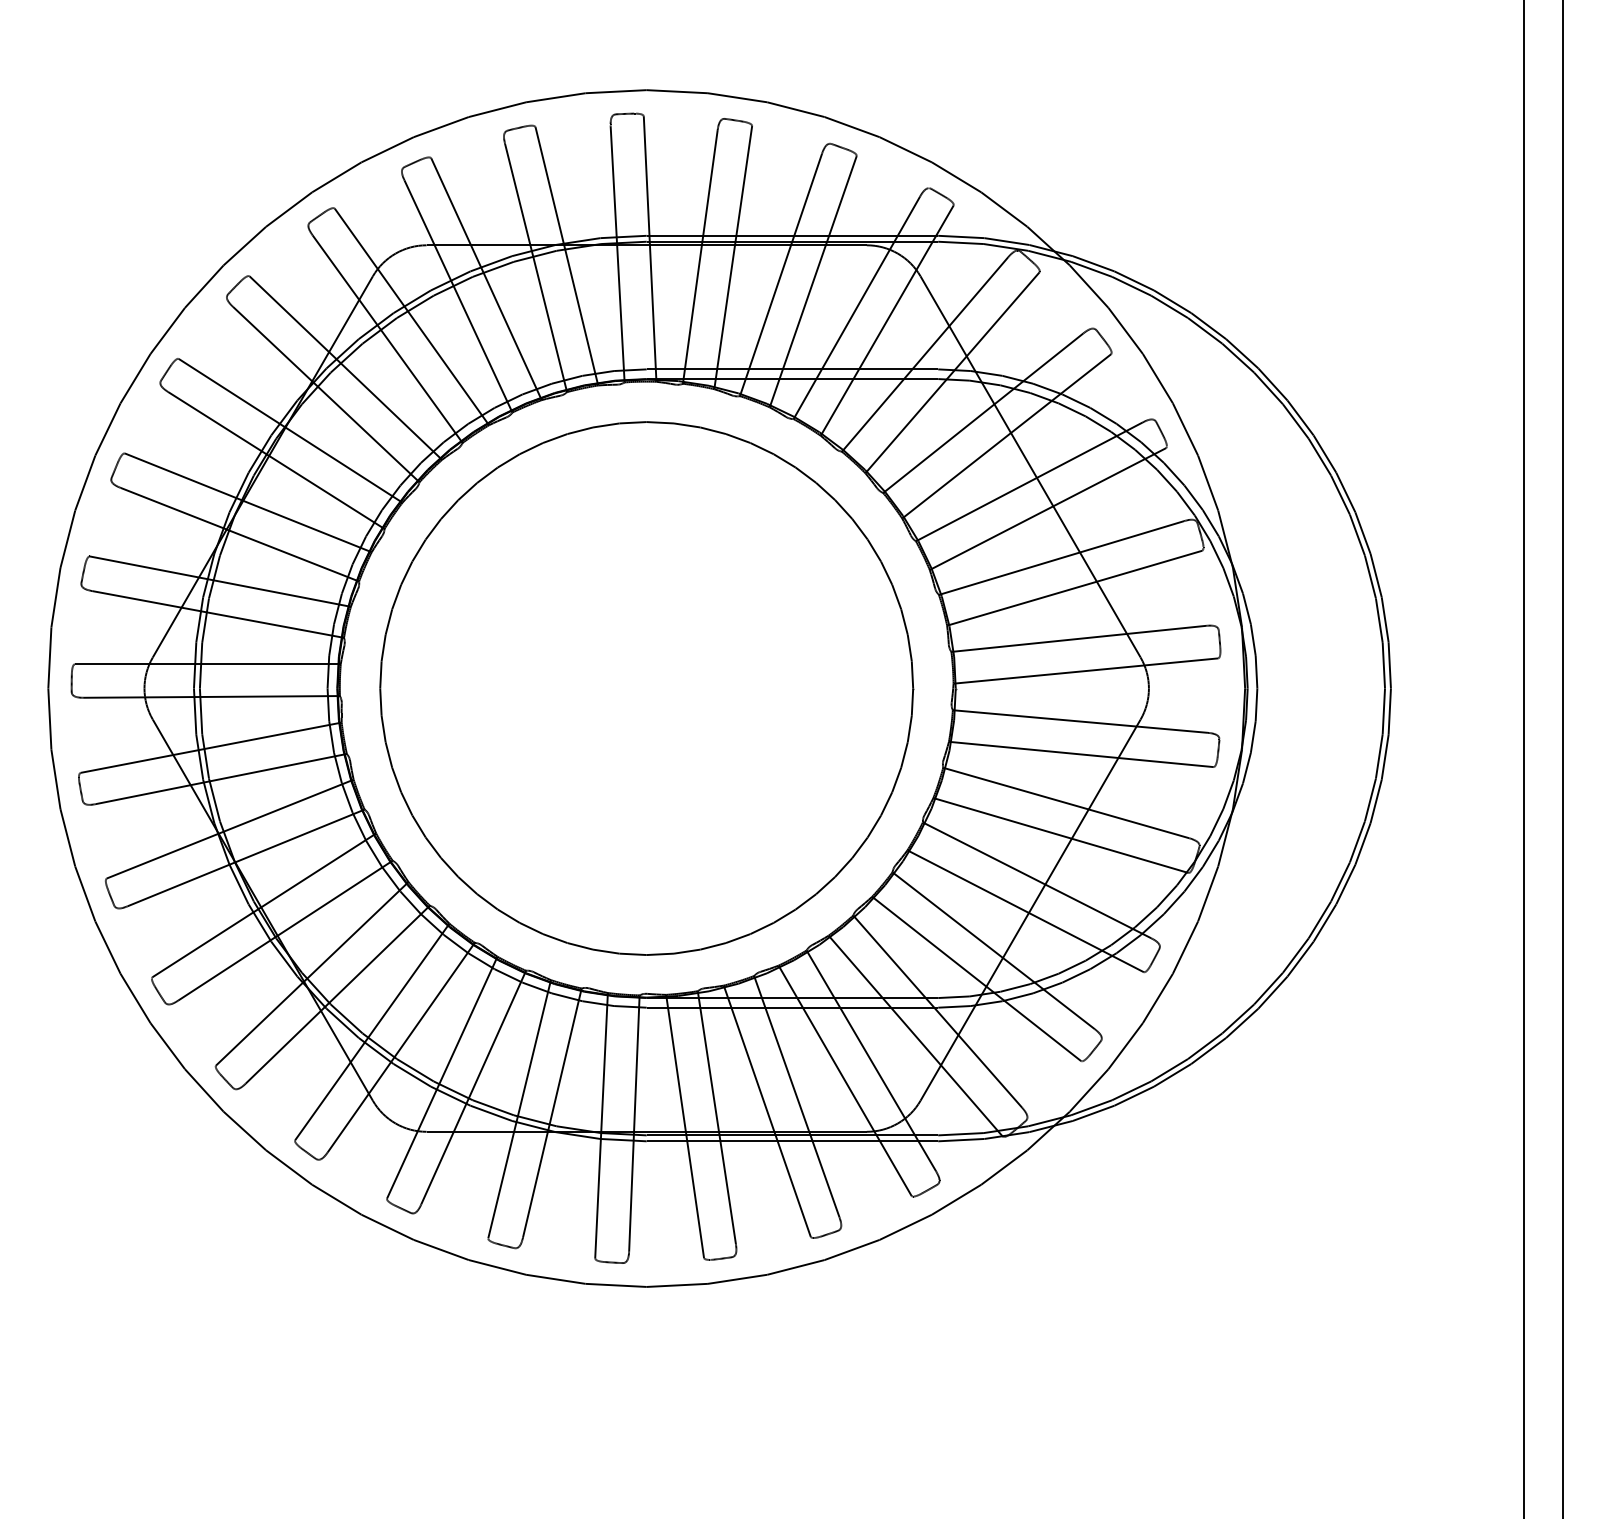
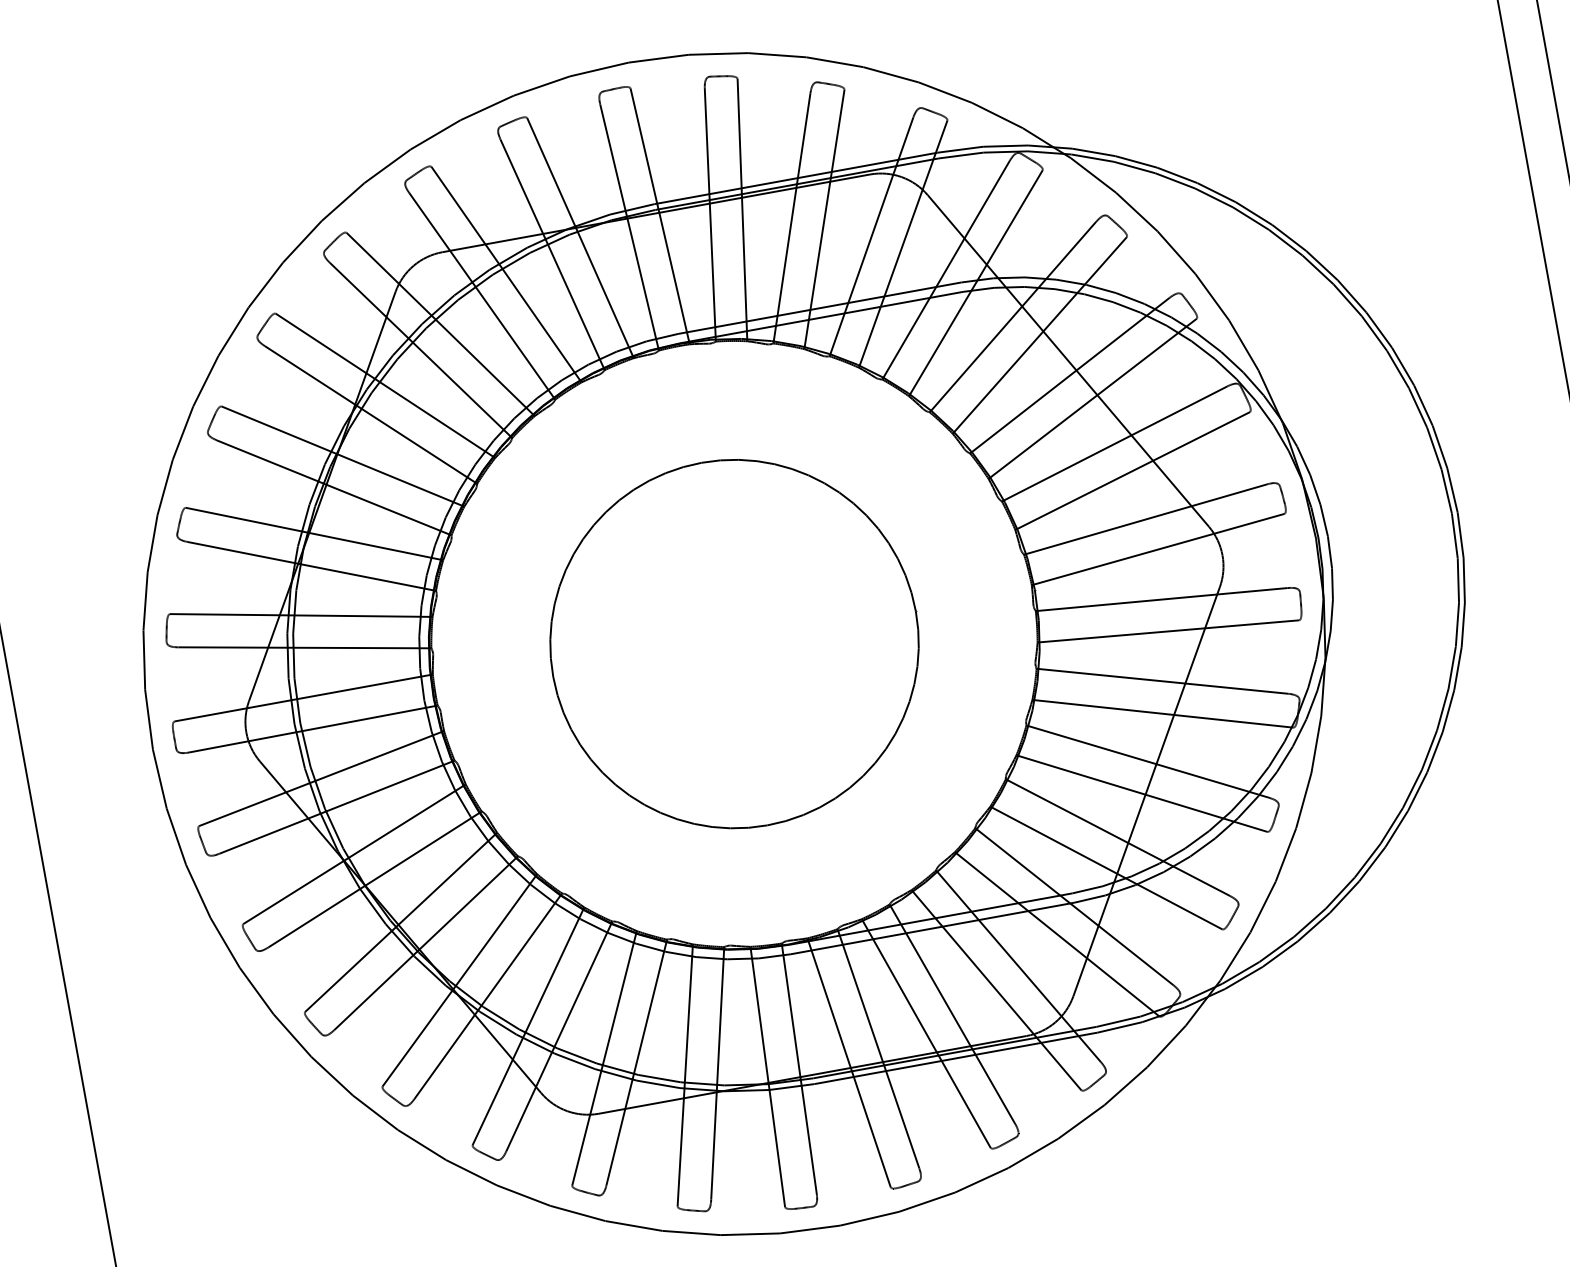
part: (646, 688) -> (734, 644), size x0.7

